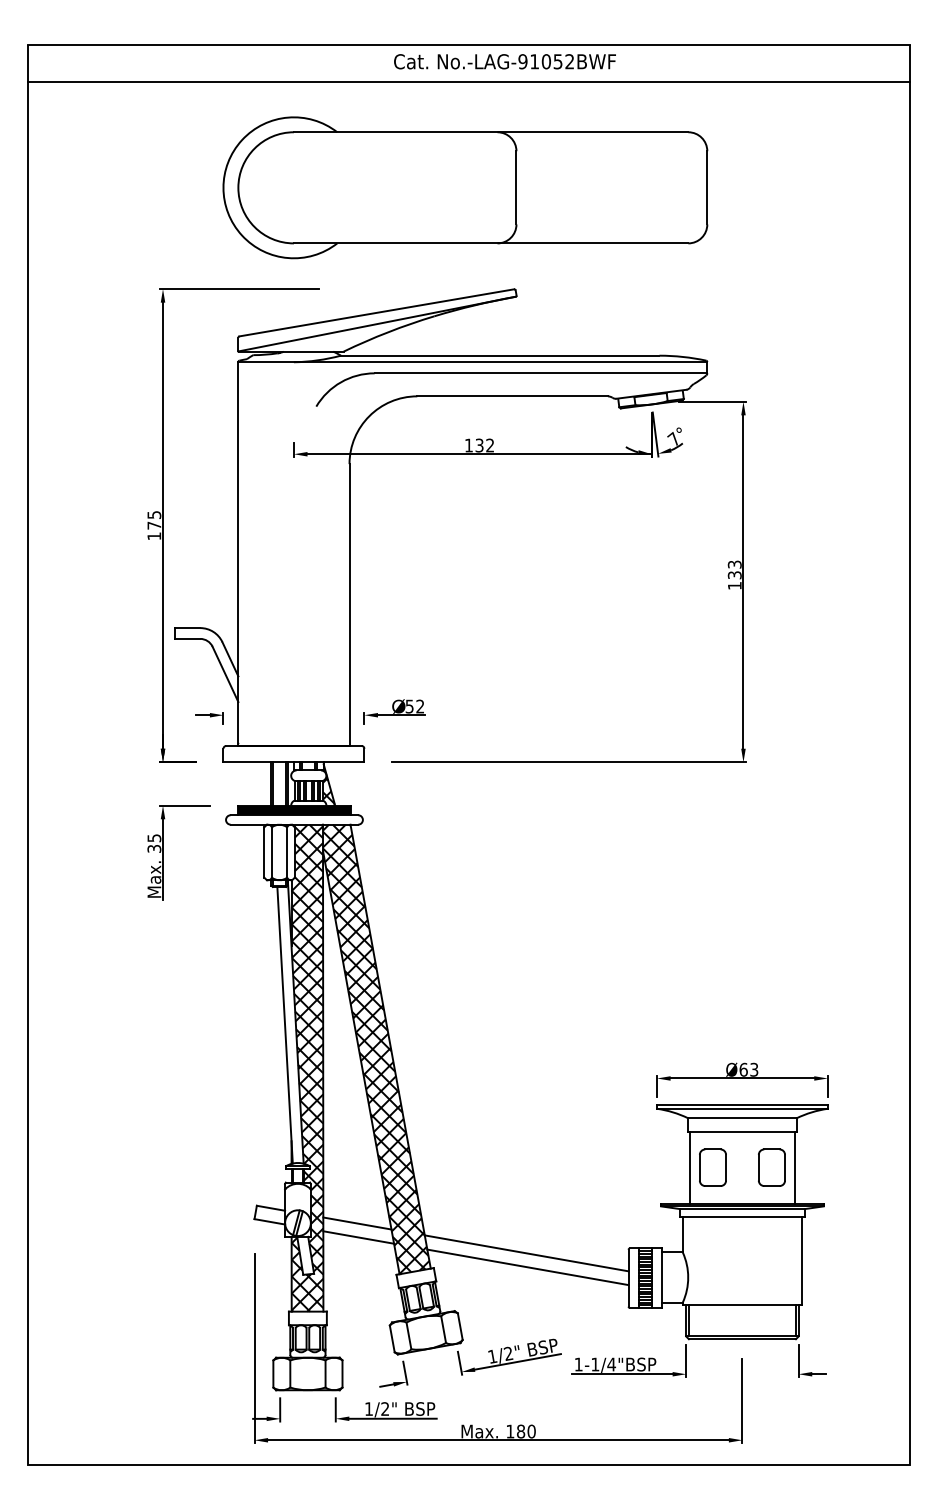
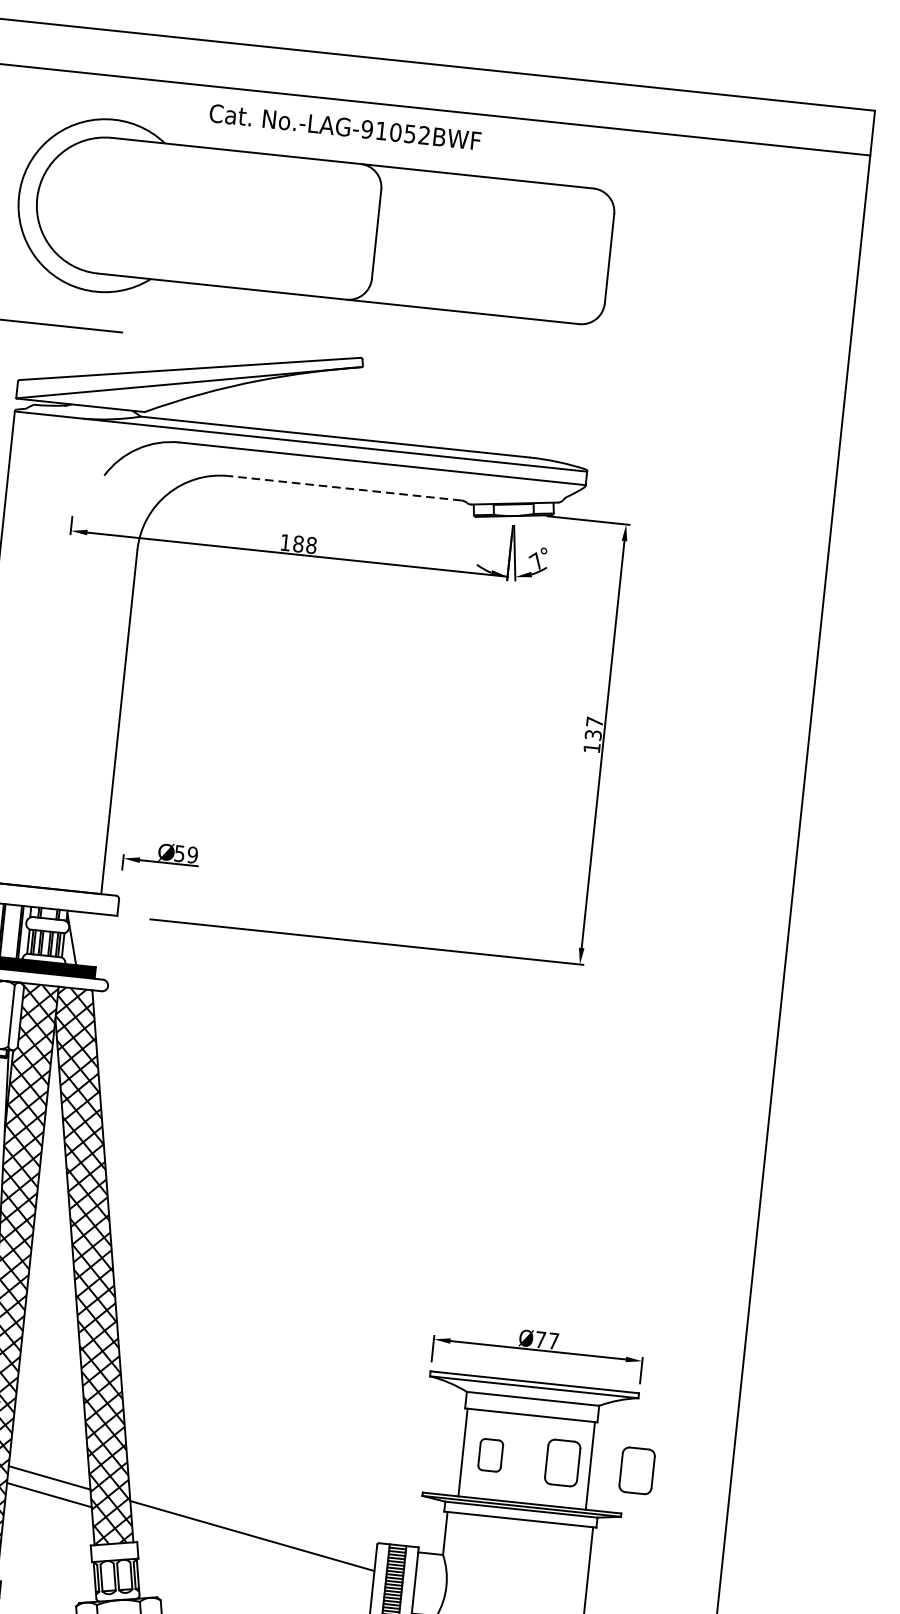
text: (504, 61) -> (344, 126), moved
line: (512, 396) -> (345, 488), solid -> dashed
text: (484, 445) -> (304, 544), 132 -> 188
text: (734, 564) -> (594, 721), 133 -> 137
text: (420, 706) -> (192, 854), 52 -> 59
hatch: (328, 785) -> (70, 939), removed
text: (748, 1069) -> (546, 1340), Ø63 -> Ø77
part: (712, 1167) -> (490, 1455), size x0.7
part: (832, 1167) -> (636, 1470), added
line: (527, 1267) -> (251, 1553), removed

